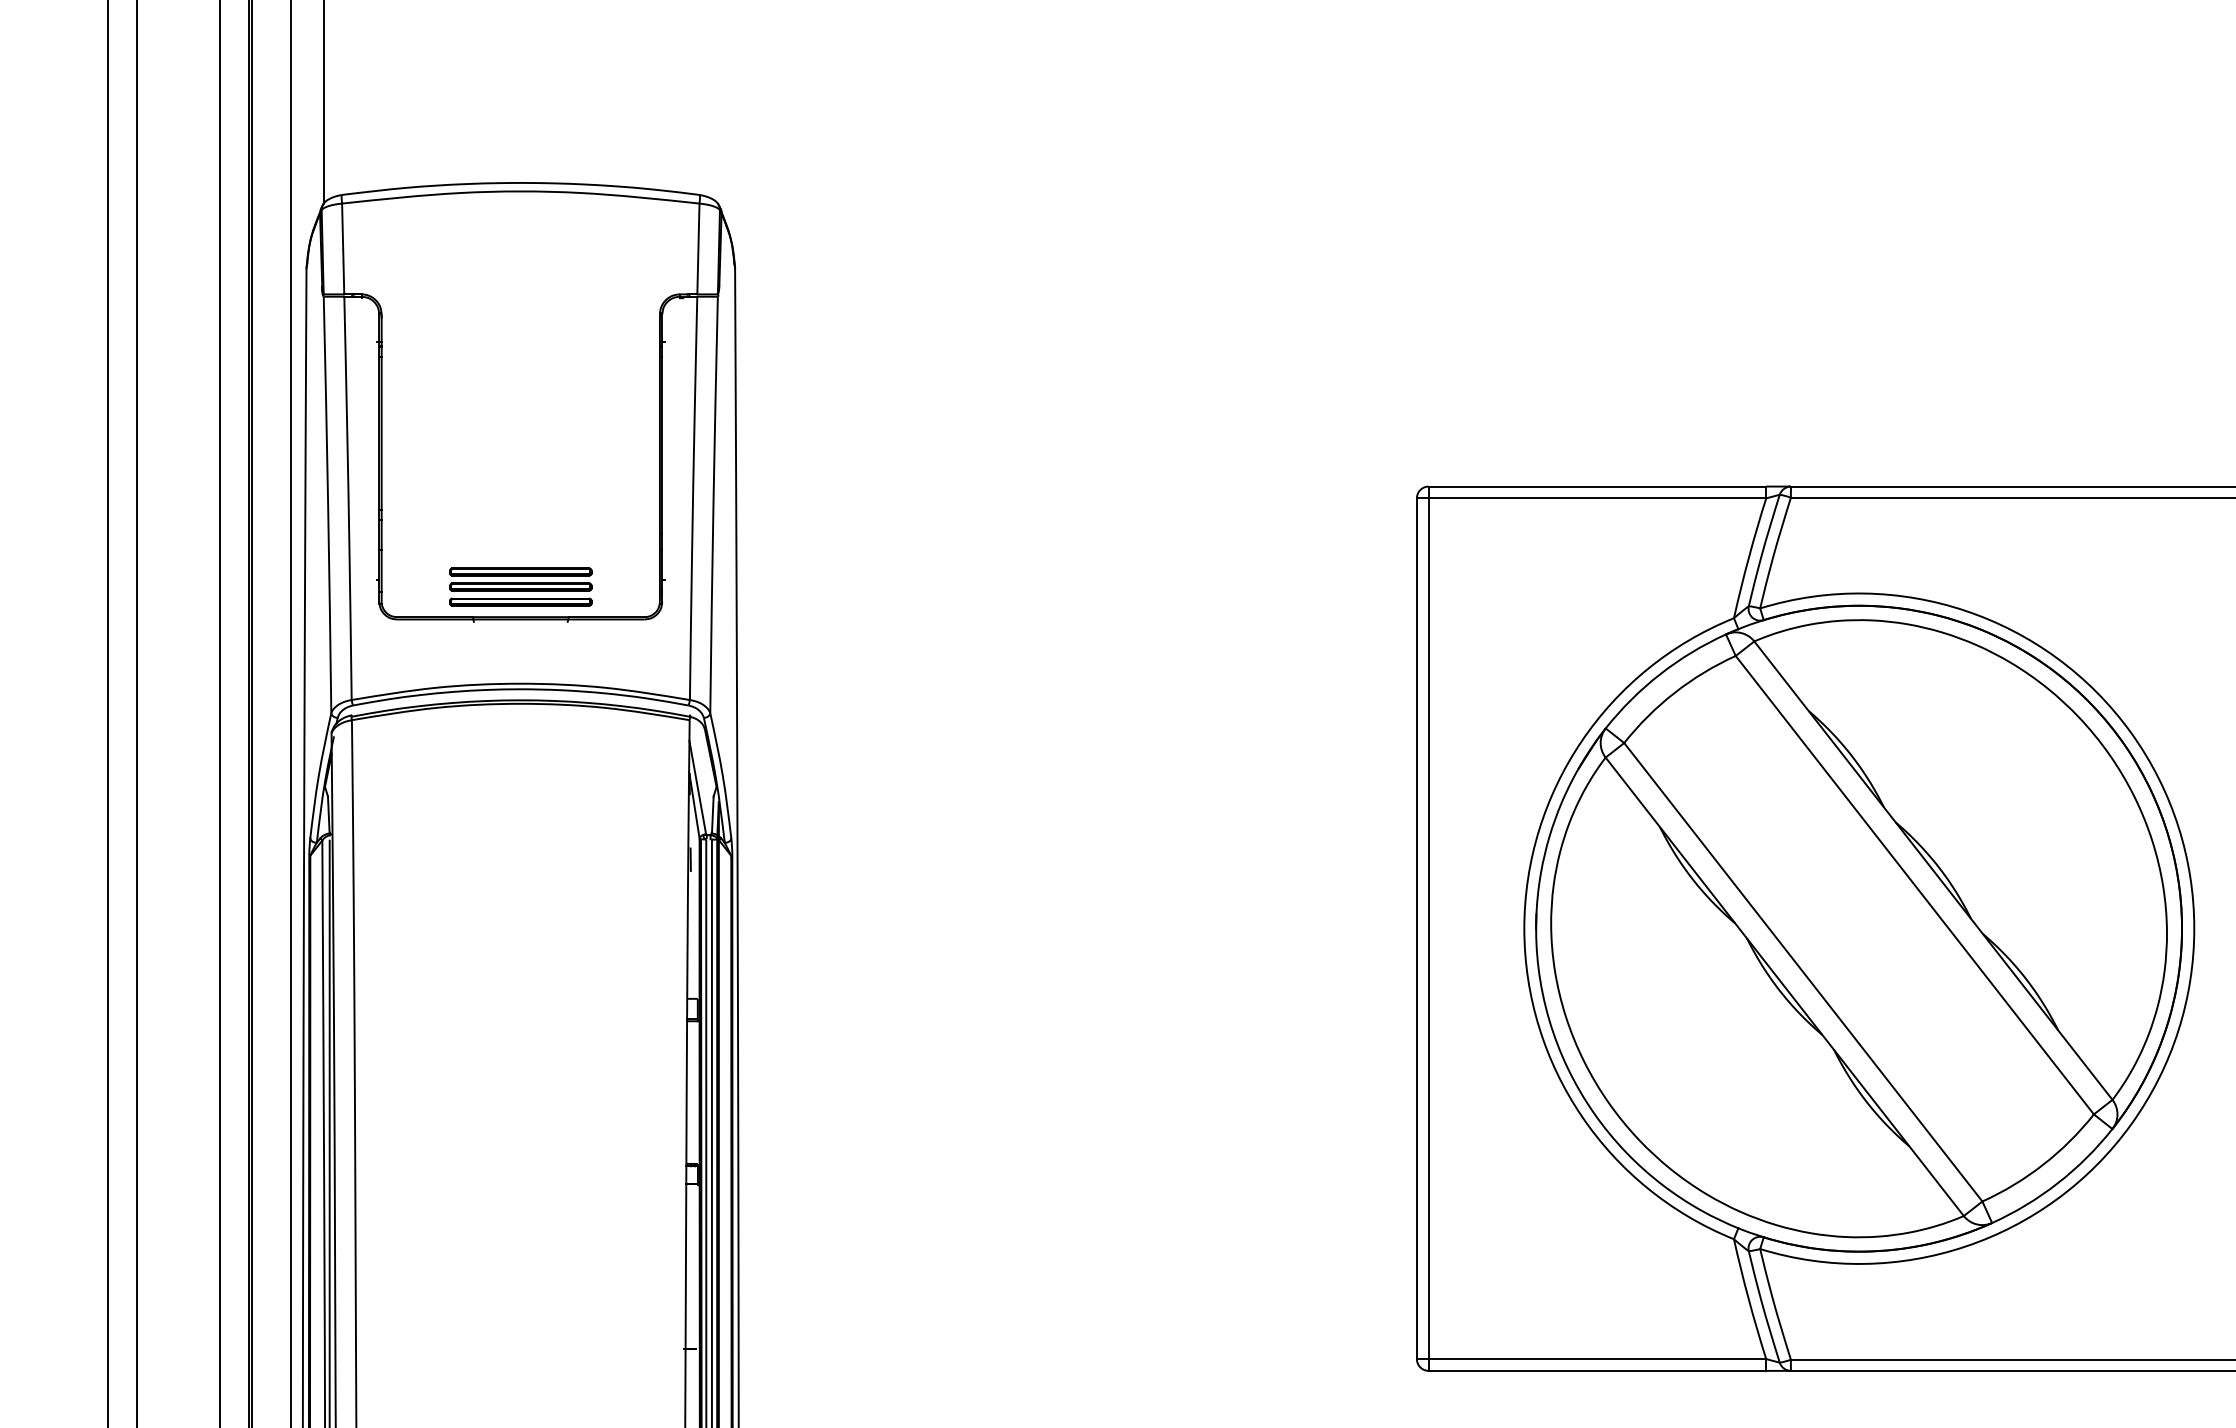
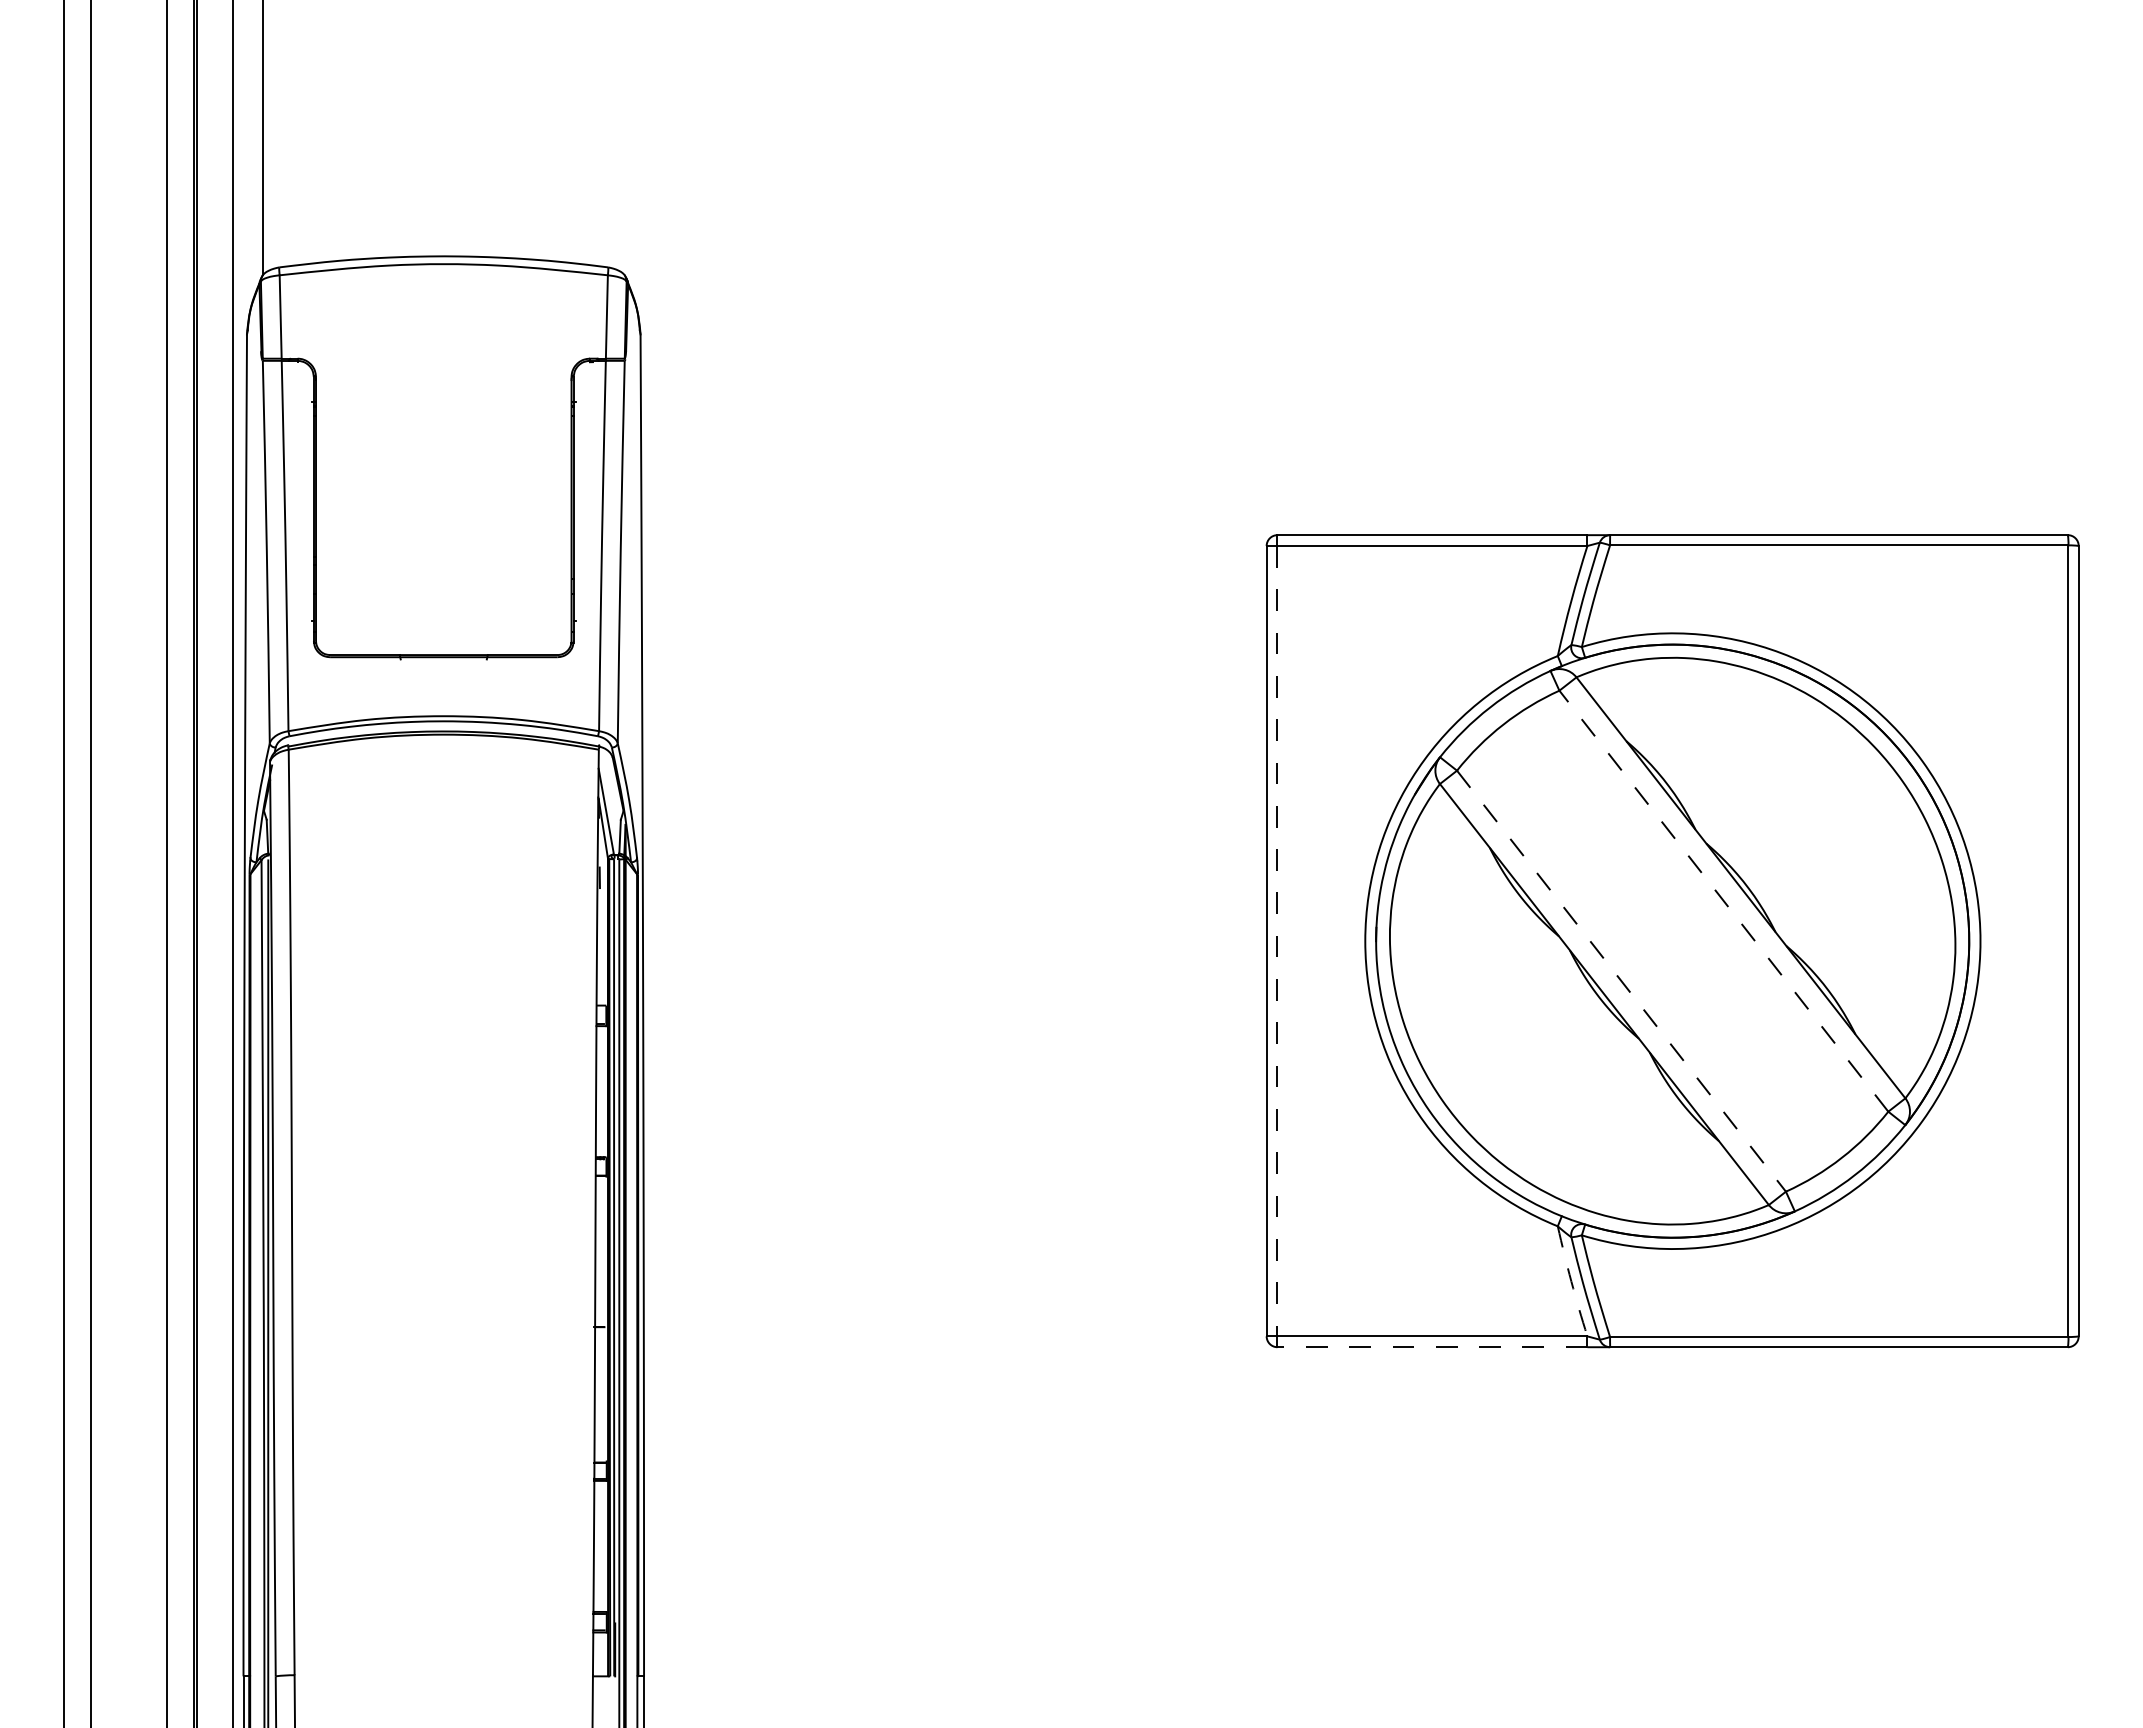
part: (520, 587) -> (443, 627), removed
line: (1914, 884) -> (1723, 900), solid -> dashed
line: (1428, 929) -> (1277, 941), solid -> dashed
line: (1803, 972) -> (1621, 981), solid -> dashed
arc: (1748, 1299) -> (1571, 1281), solid -> dashed
line: (1597, 1371) -> (1432, 1347), solid -> dashed

